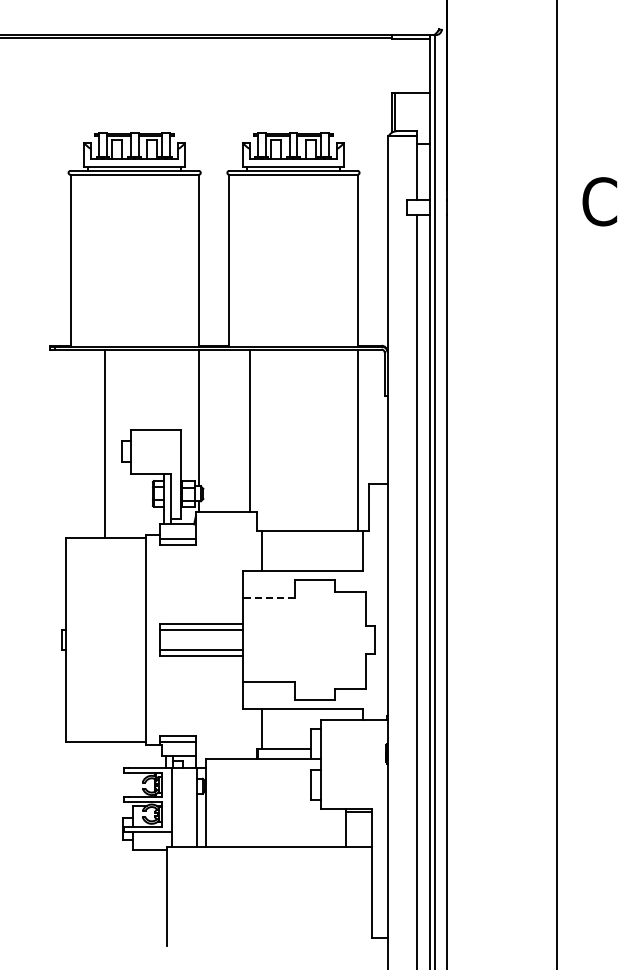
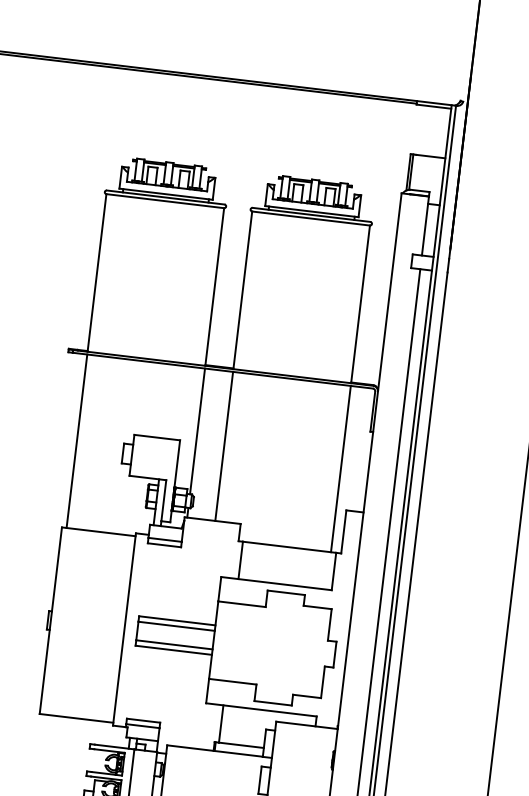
line: (250, 430) -> (224, 446), moved
line: (104, 443) -> (76, 440), moved
line: (268, 597) -> (241, 603), dashed -> solid

